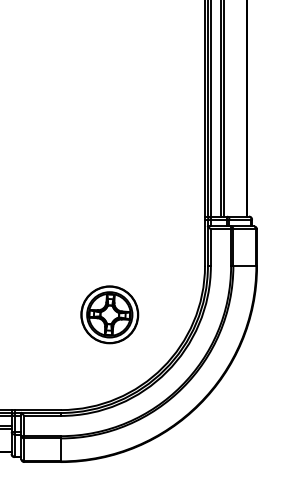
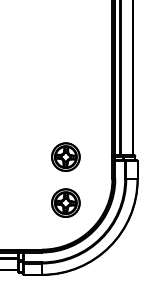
part: (108, 219) -> (65, 156), added

